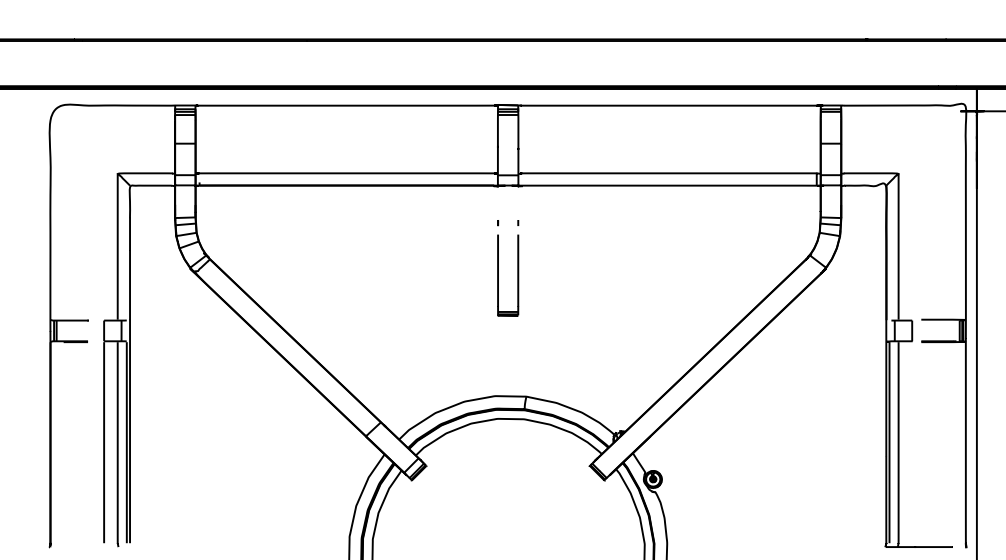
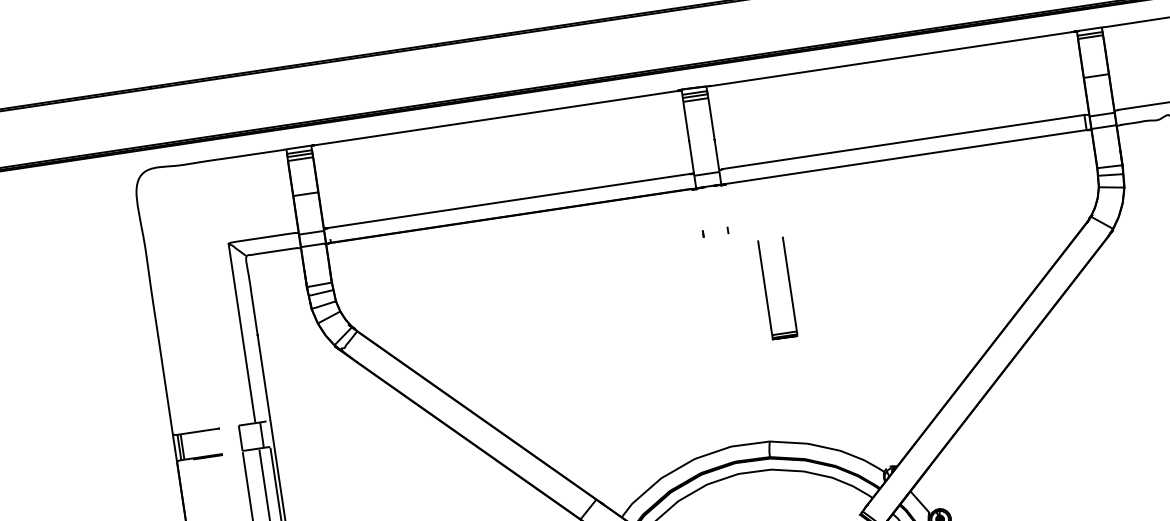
part: (517, 275) -> (789, 286), moved

